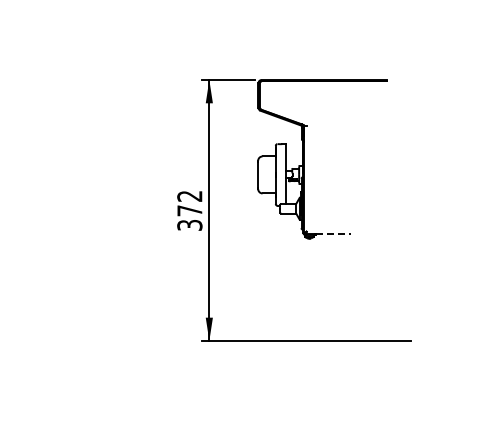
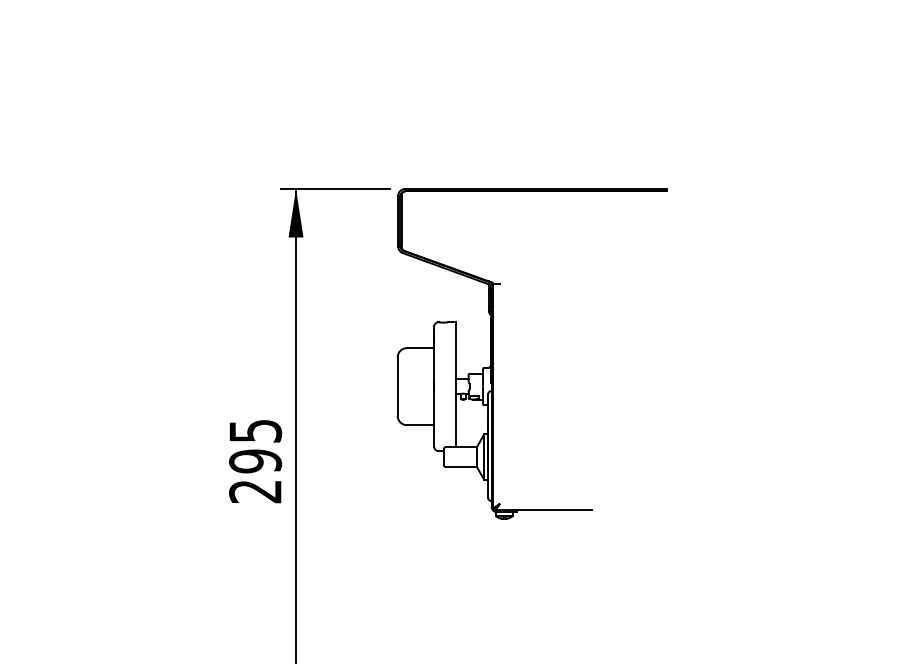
text: (189, 210) -> (254, 460), 372 -> 295
line: (333, 234) -> (554, 510), dashed -> solid

